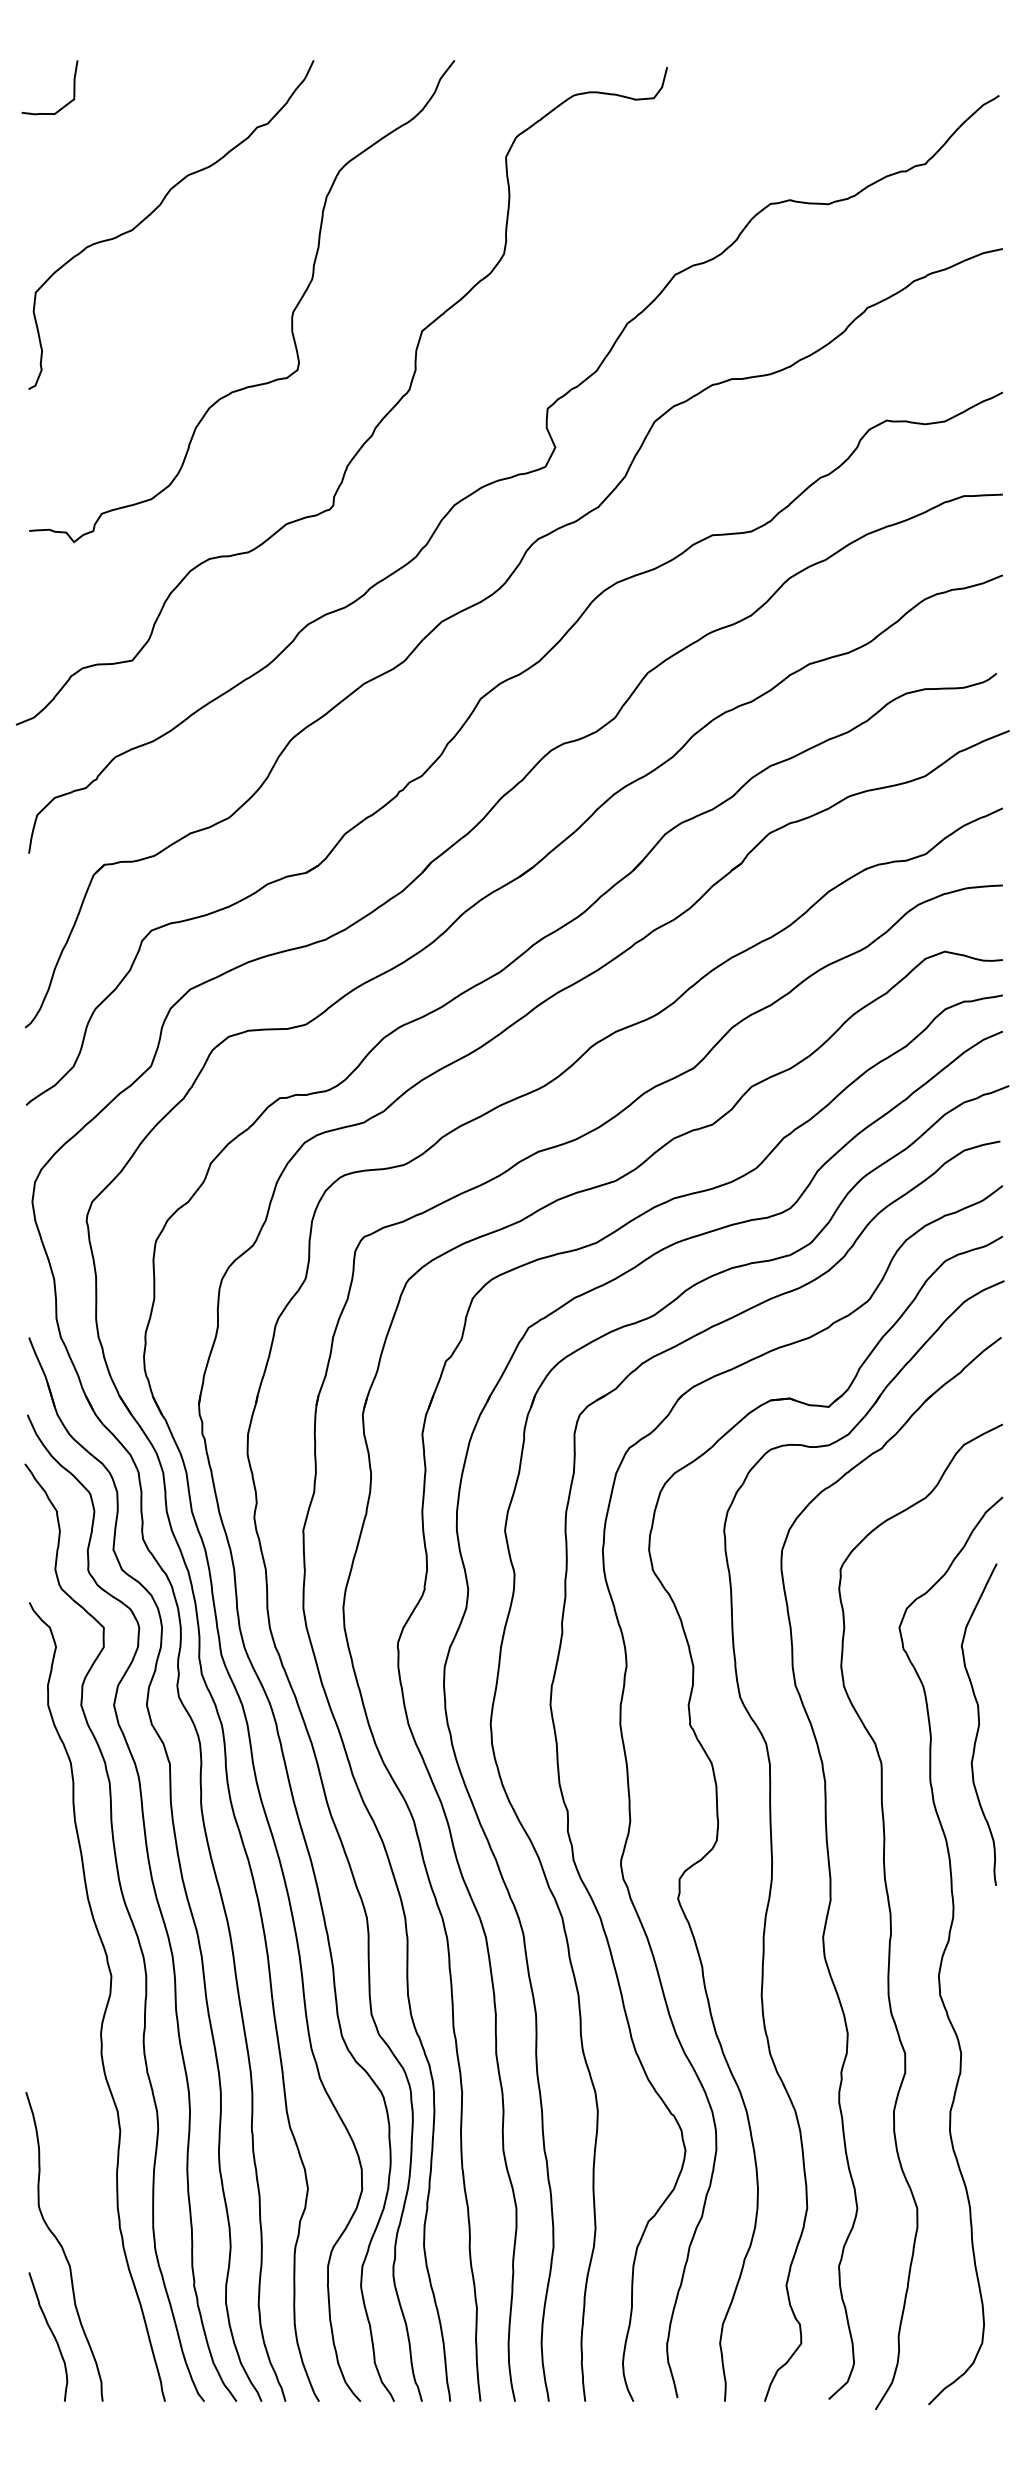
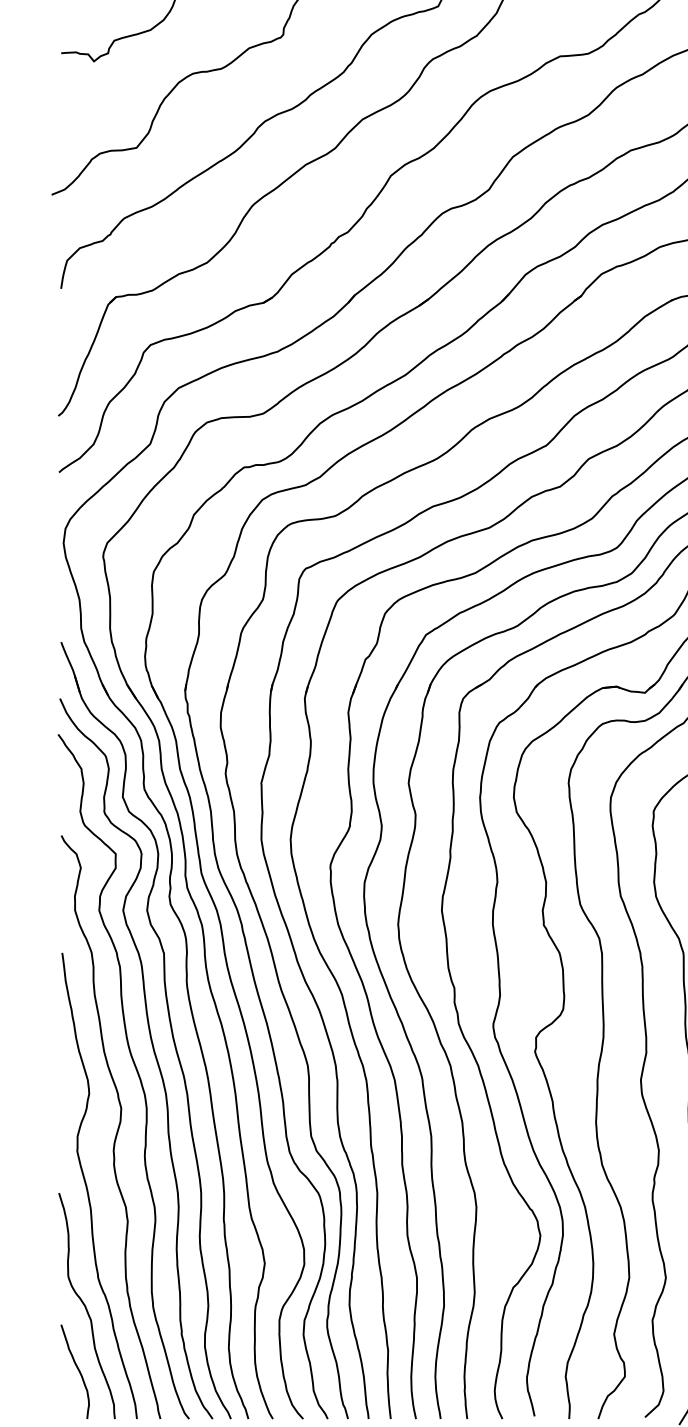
curve: (65, 2085) -> (87, 1188), added

